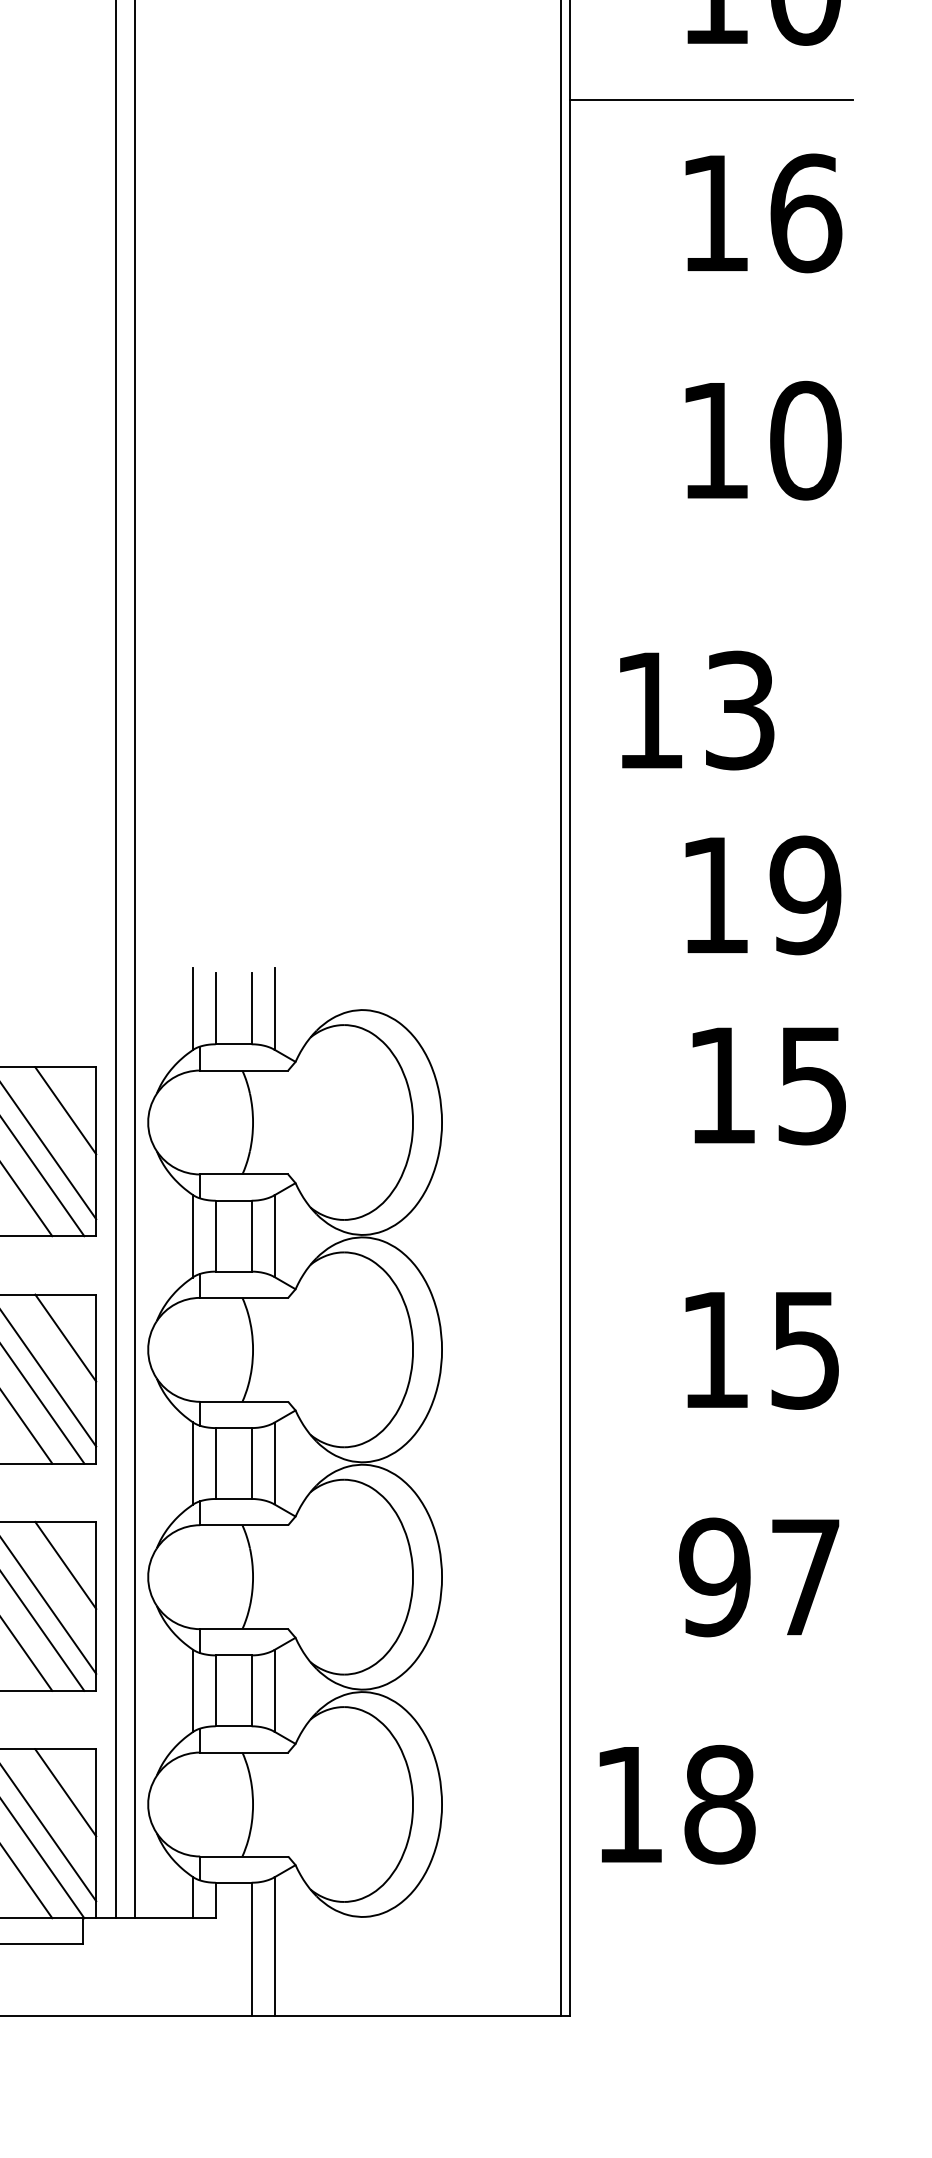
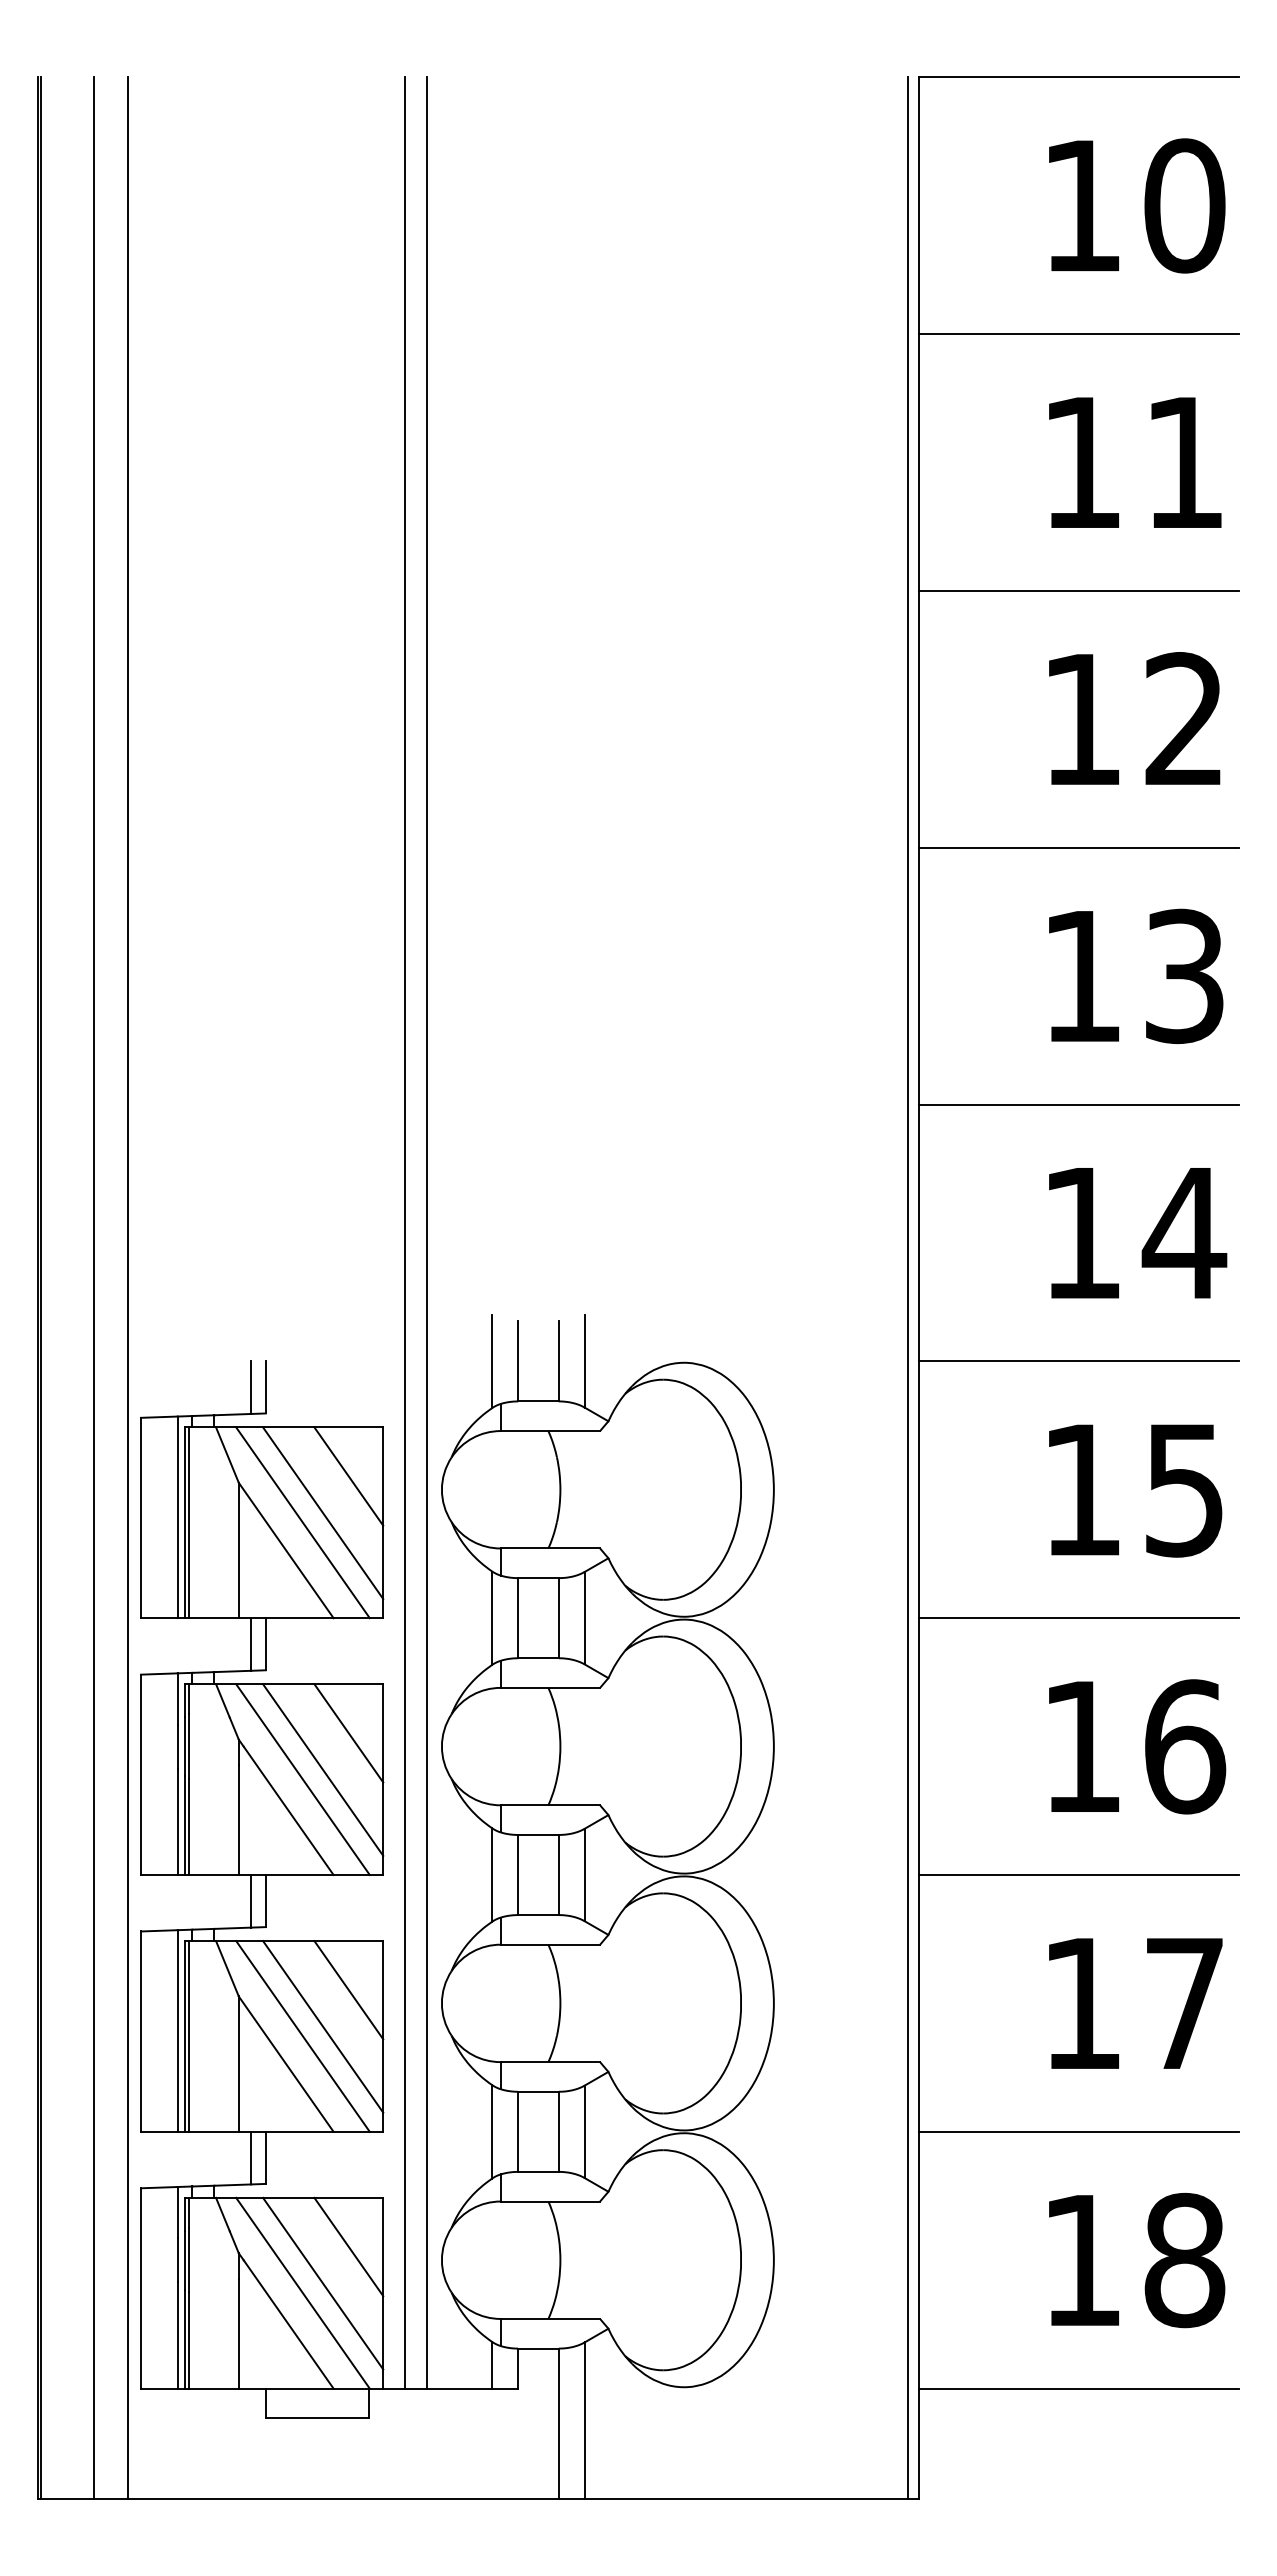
text: (806, 213) -> (1185, 462), 16 -> 11
line: (711, 326) -> (1078, 590), added
text: (805, 440) -> (1184, 719), 10 -> 12
line: (711, 553) -> (1078, 847), added
text: (697, 710) -> (1136, 976), moved
line: (711, 781) -> (1078, 1104), added
text: (805, 894) -> (1184, 1232), 19 -> 14
line: (711, 1008) -> (1078, 1361), added
text: (769, 1085) -> (1135, 1490), moved
line: (711, 1236) -> (1078, 1618), added
text: (806, 1349) -> (1185, 1746), 15 -> 16
line: (711, 1463) -> (1078, 1875), added
text: (714, 1577) -> (1081, 2003), 97 -> 17
line: (711, 1690) -> (1078, 2131), added
text: (678, 1804) -> (1137, 2260), moved
line: (711, 1918) -> (1078, 2388), added

